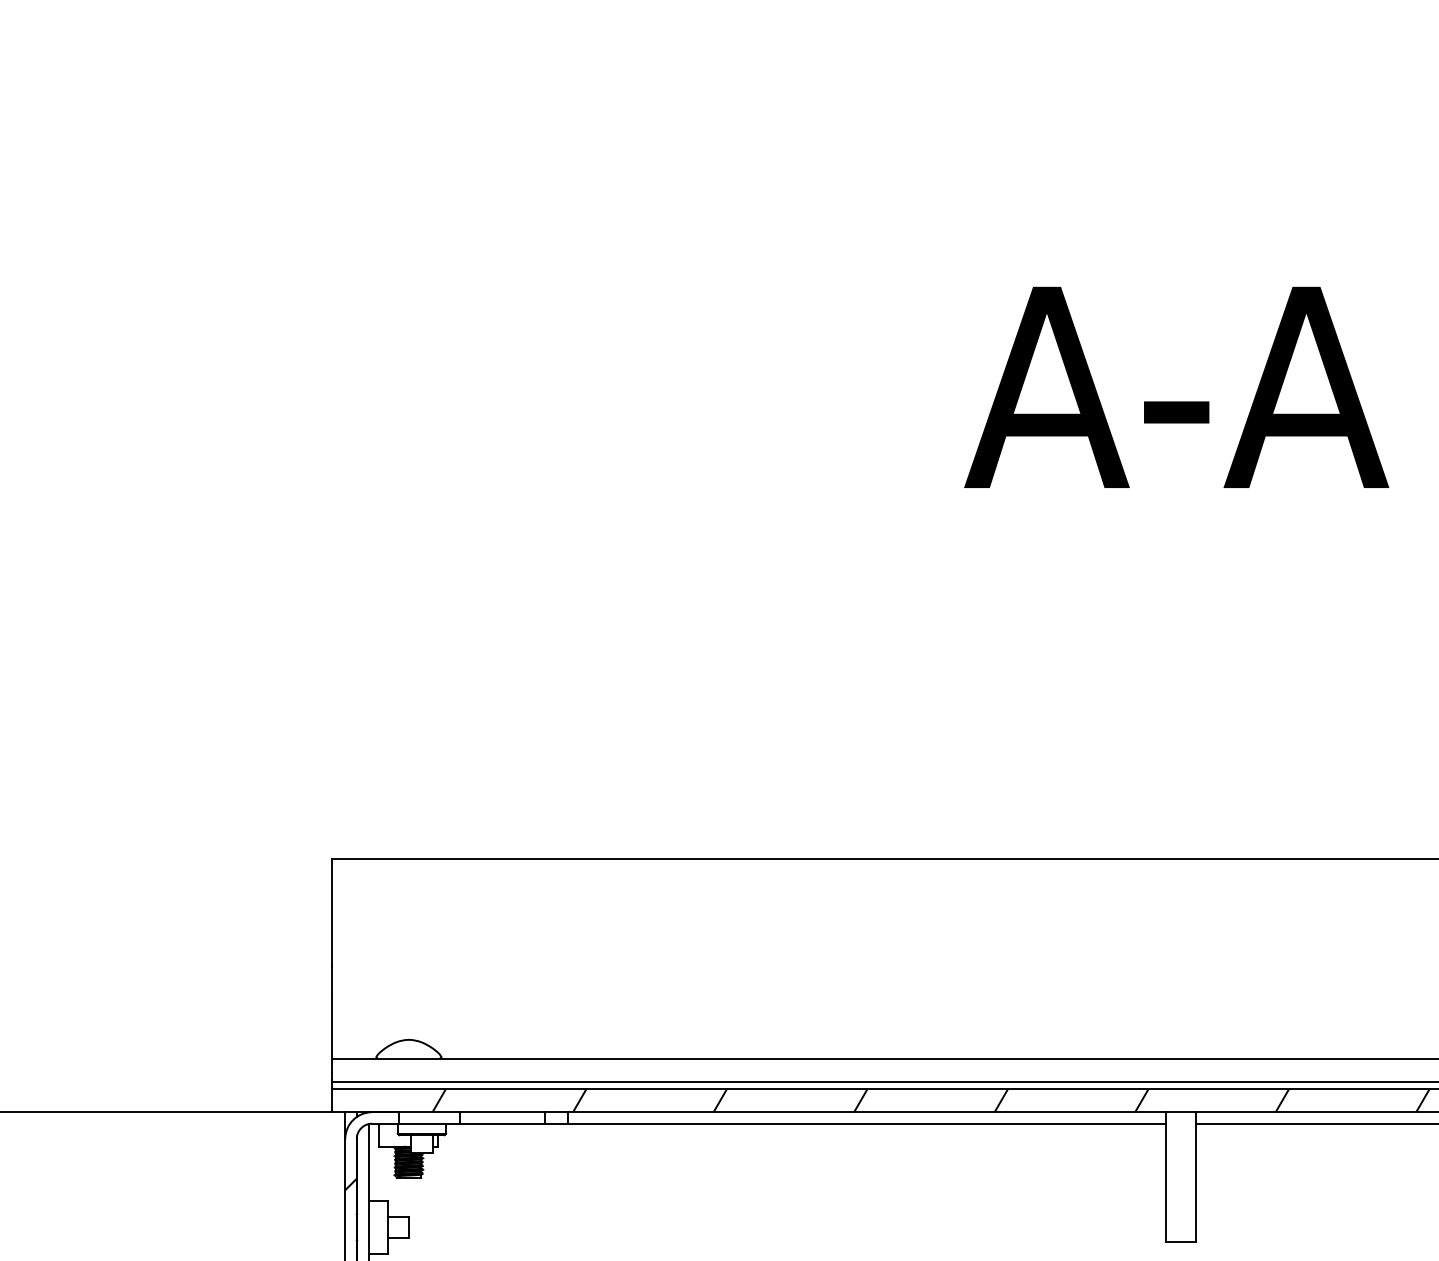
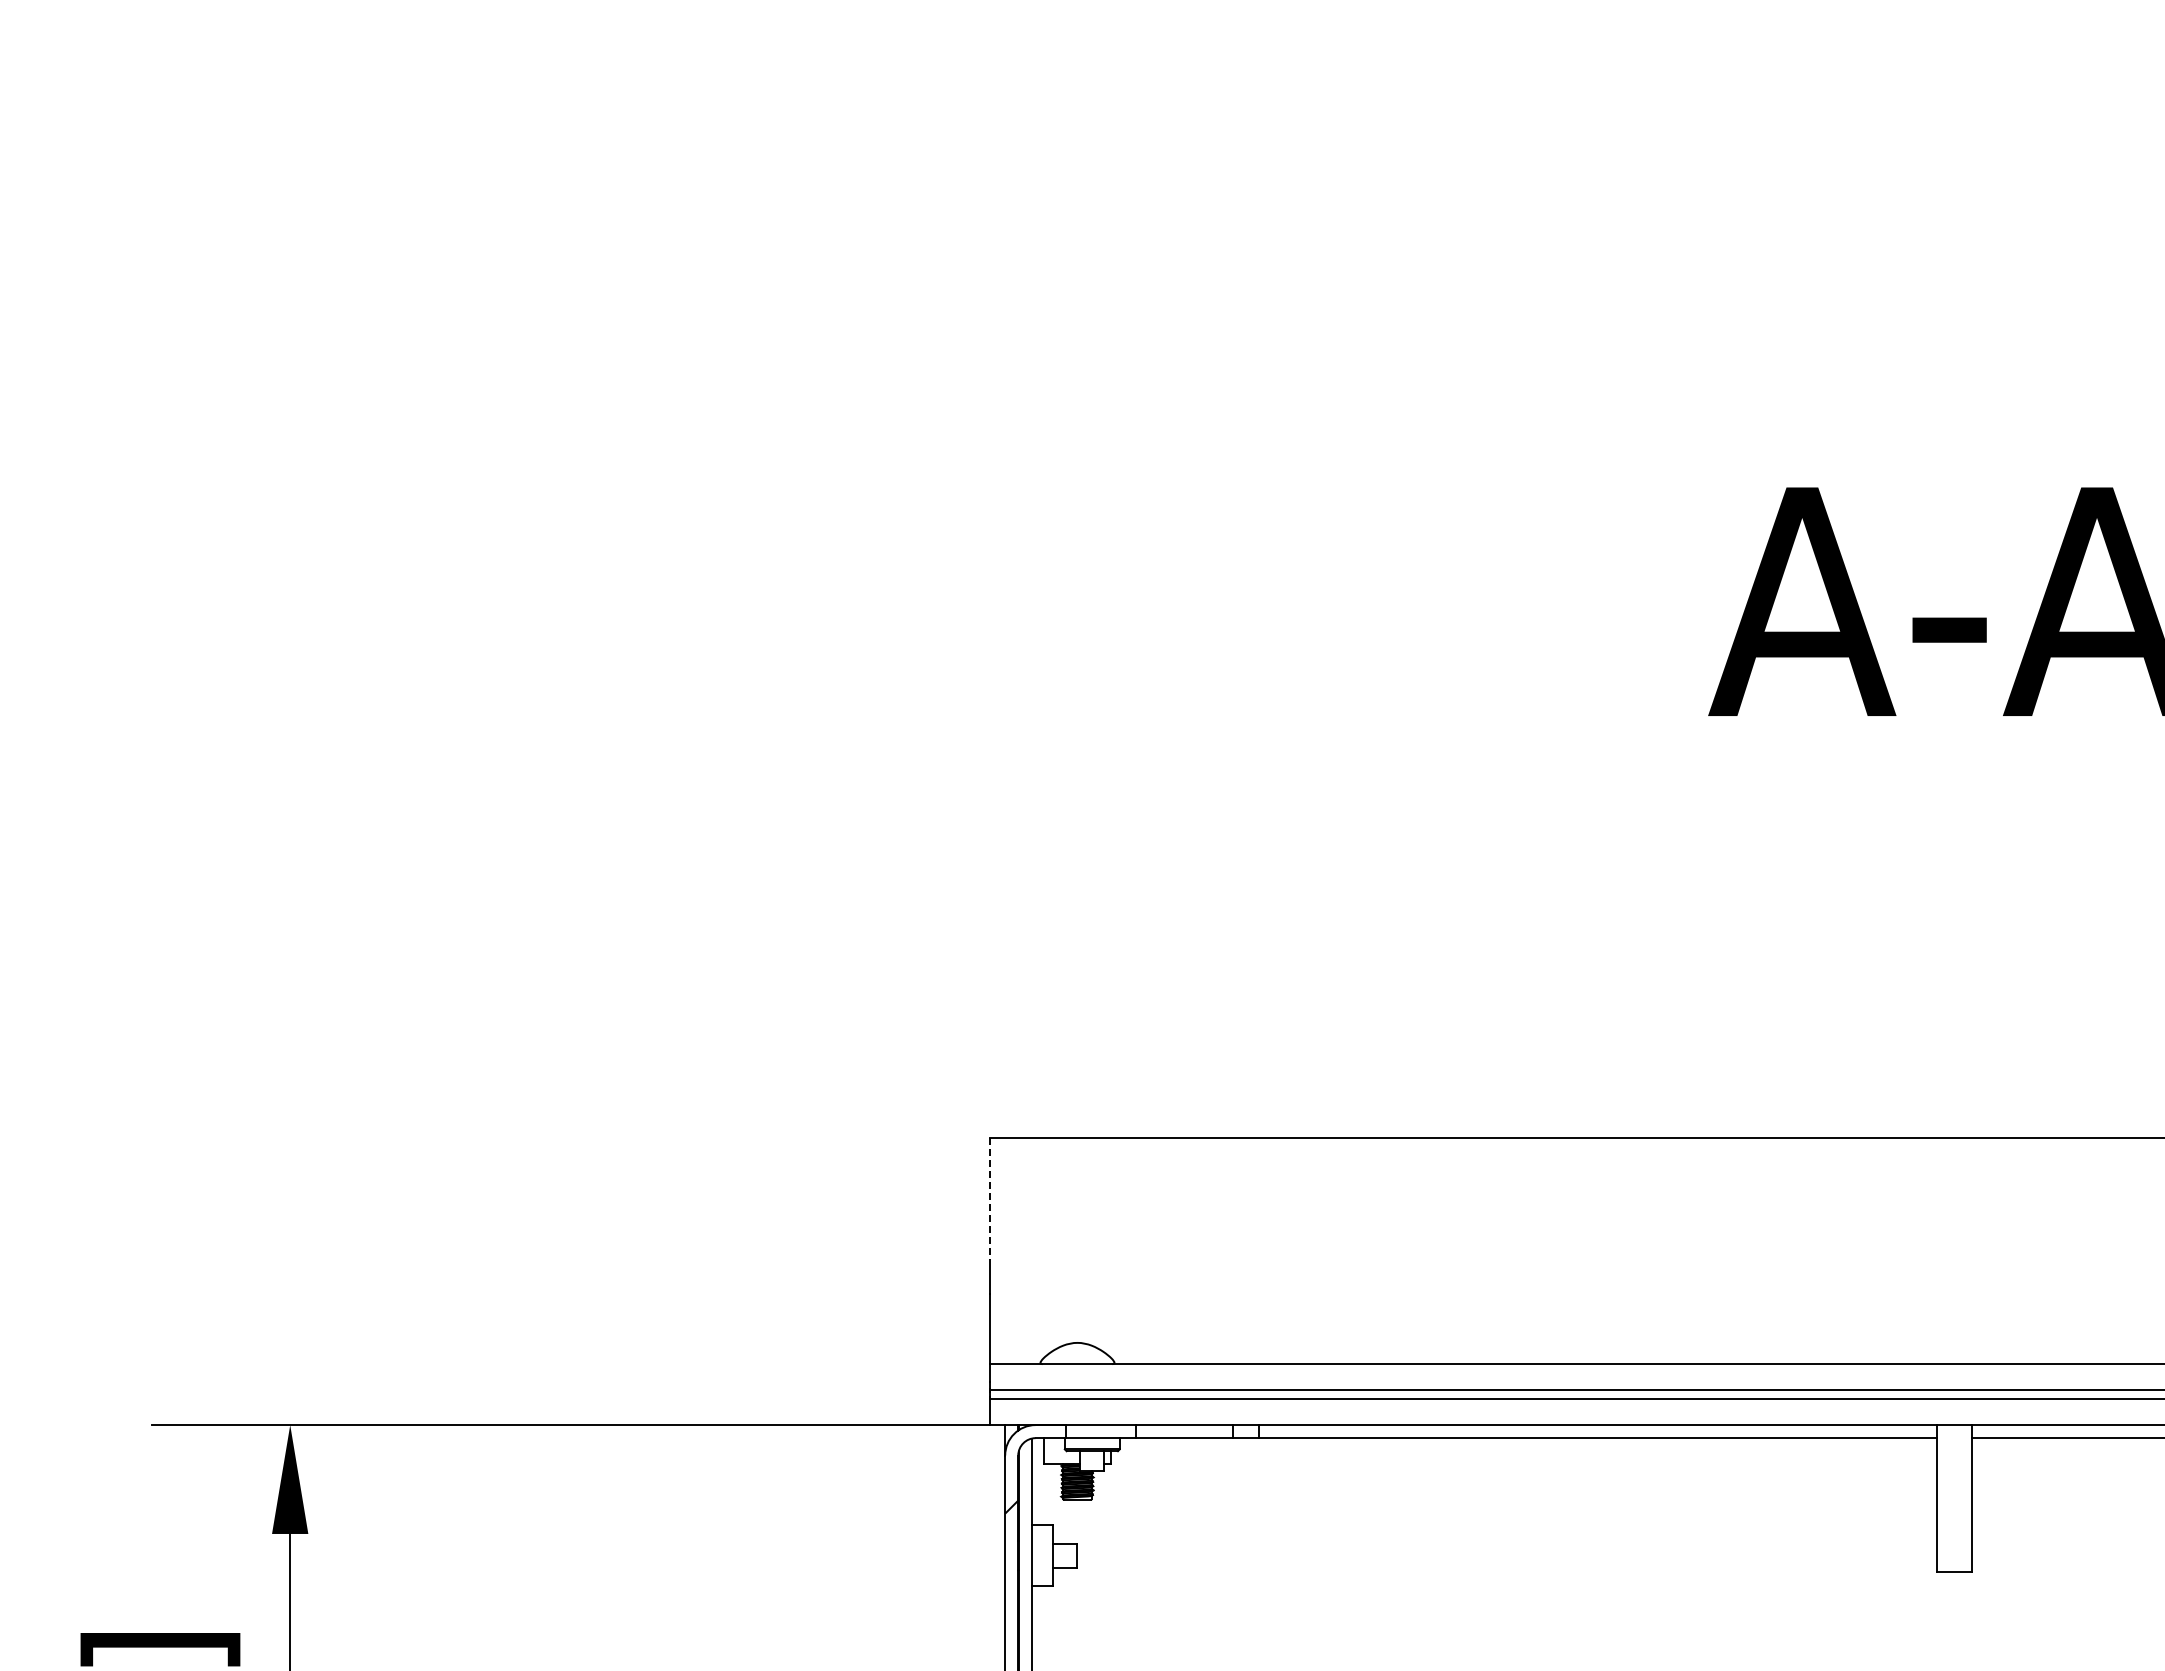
line: (332, 912) -> (990, 1198), solid -> dashed
hatch: (860, 1100) -> (1590, 1411), removed

